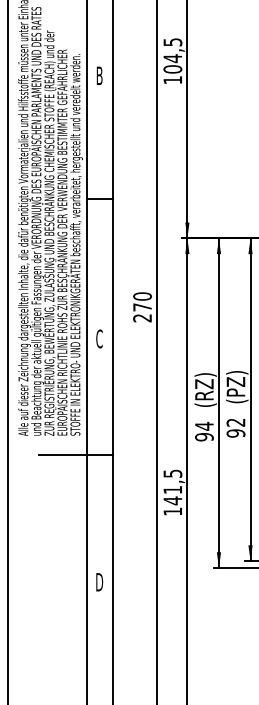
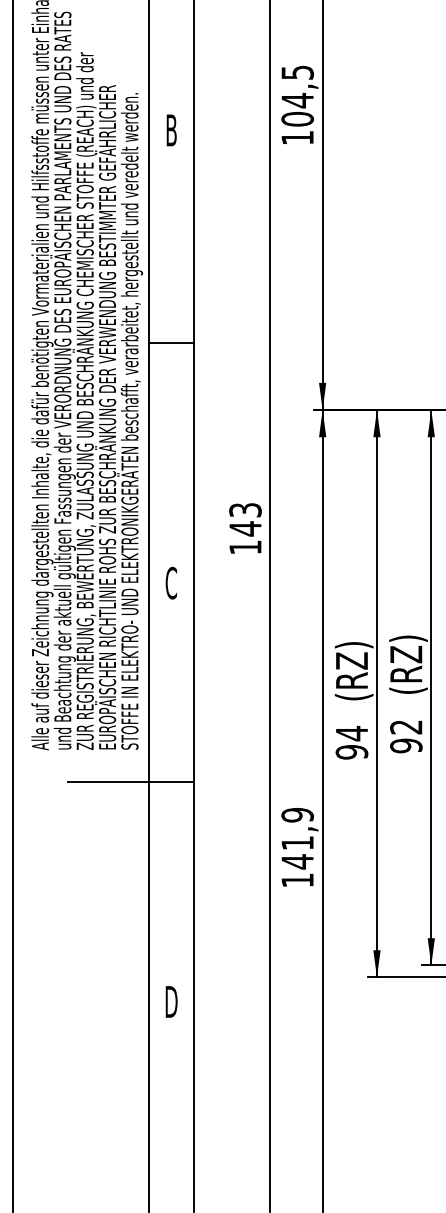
text: (142, 307) -> (245, 529), 270 -> 143
text: (237, 381) -> (408, 656), (PZ) -> (RZ)
text: (172, 473) -> (297, 814), 141,5 -> 141,9

